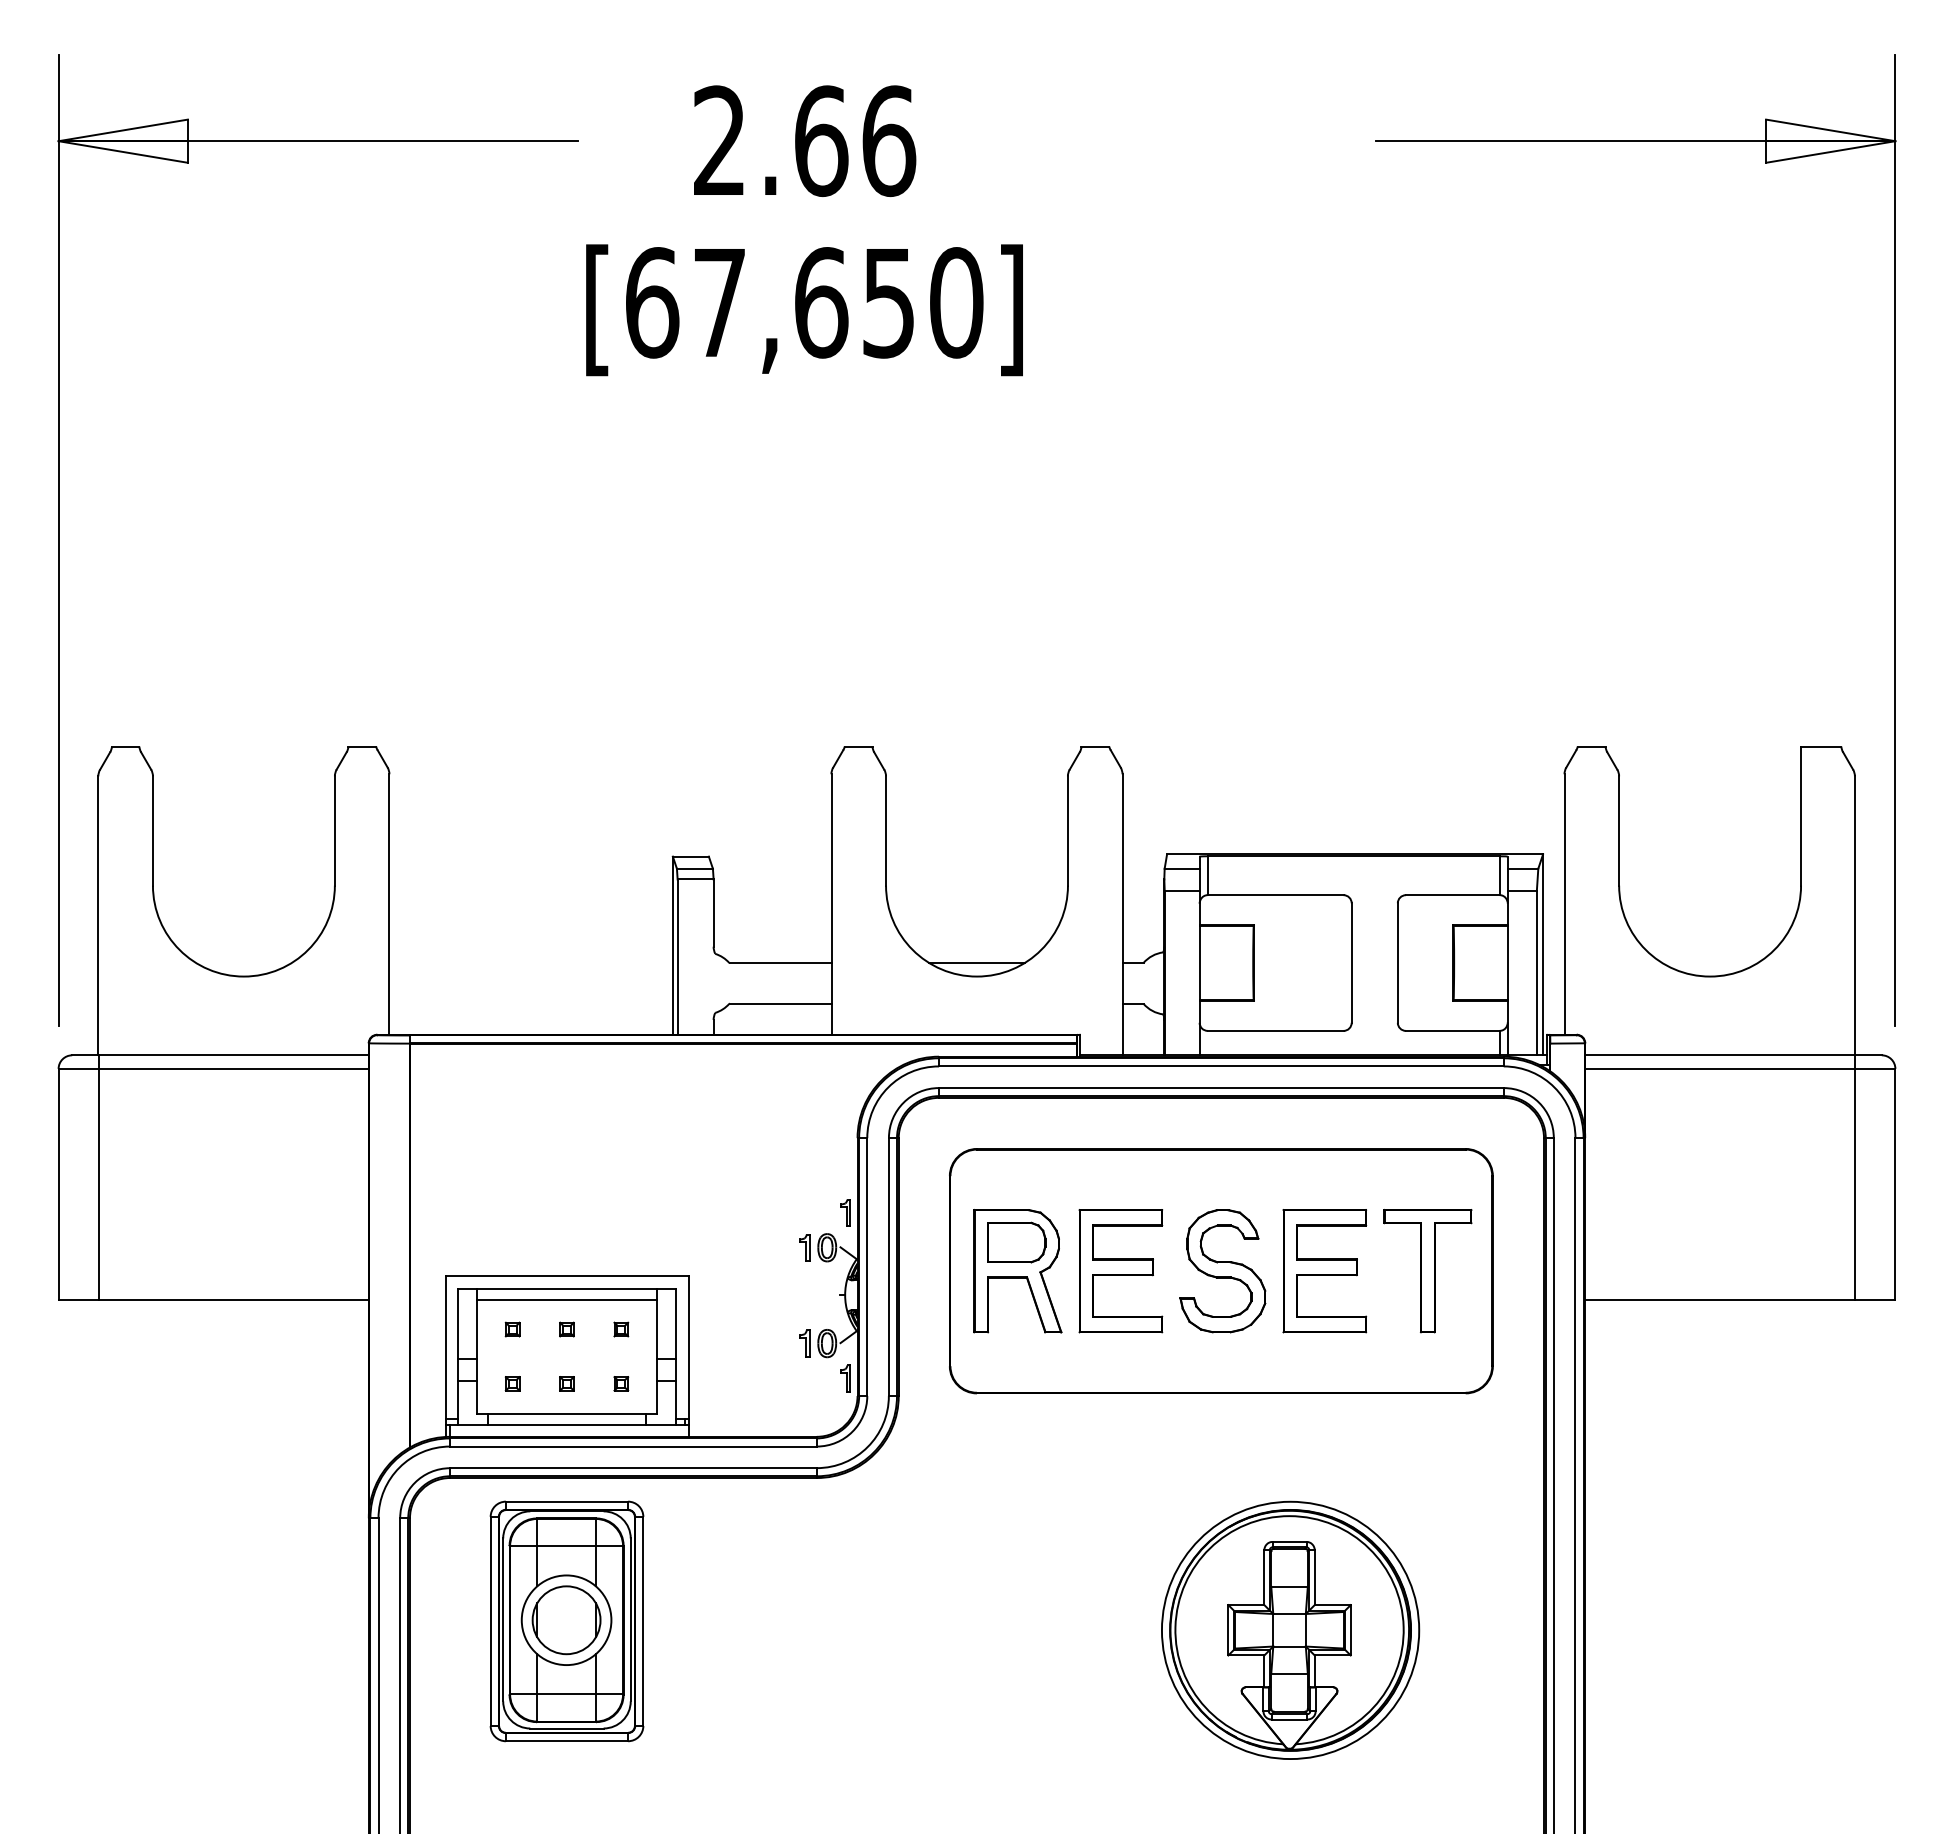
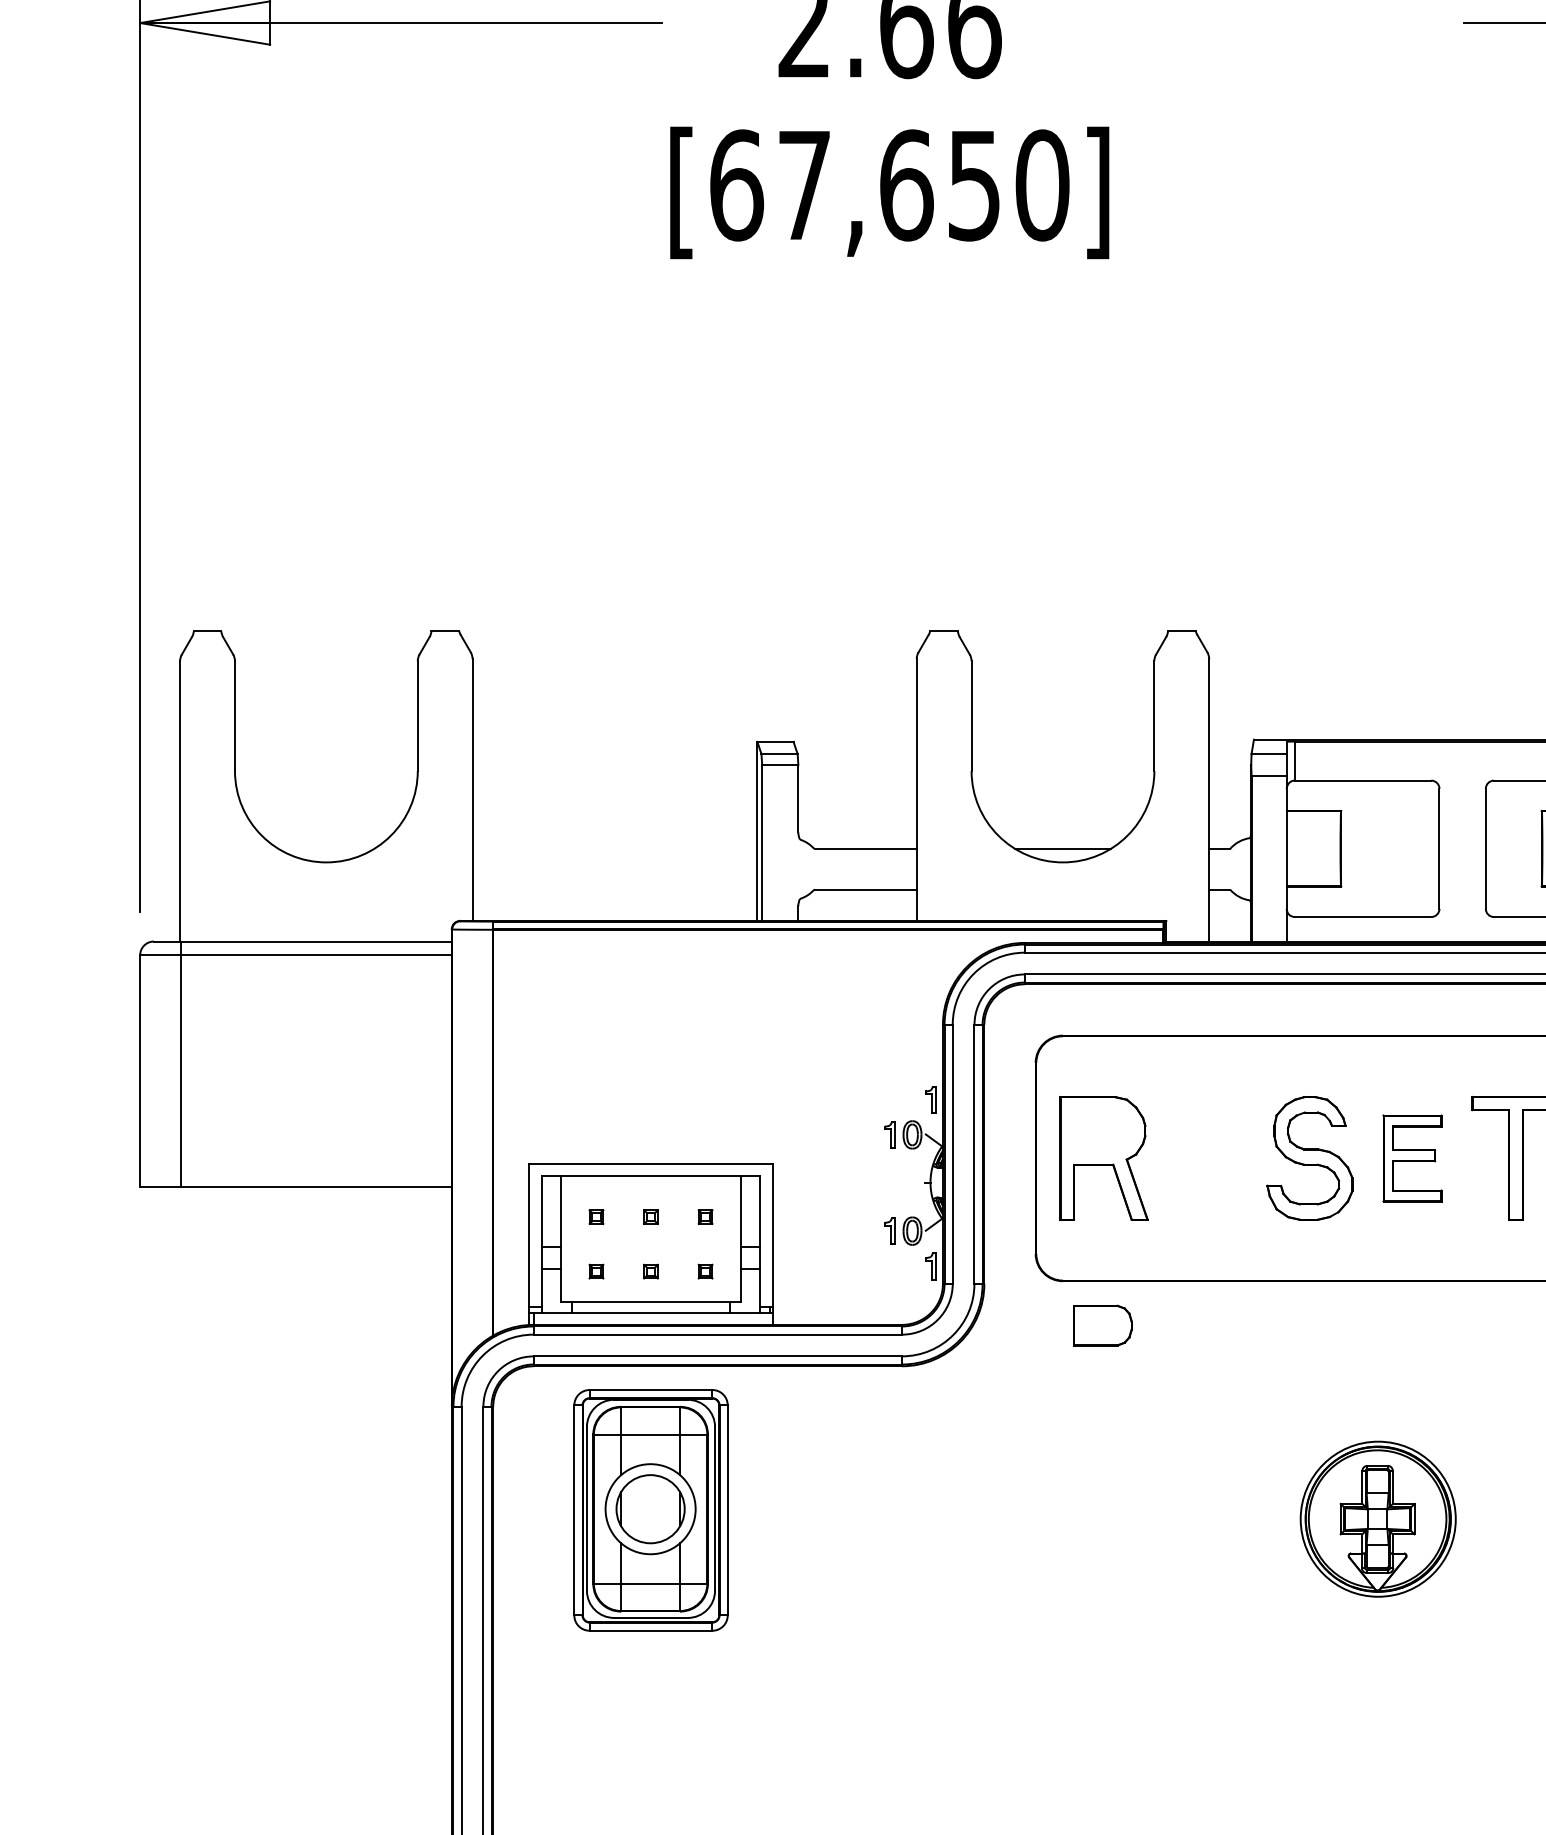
part: (1016, 1242) -> (1102, 1325), moved
part: (1120, 1271) -> (1207, 1158), removed
part: (1324, 1271) -> (1412, 1158), size x0.7
line: (566, 1299) -> (650, 1186), removed
part: (1290, 1629) -> (1377, 1518), size x0.6

